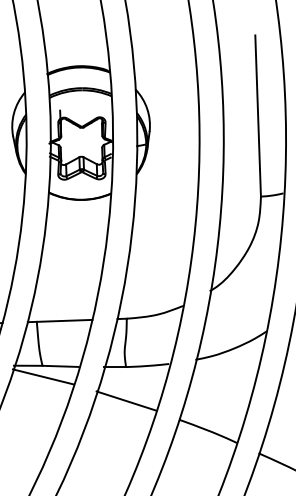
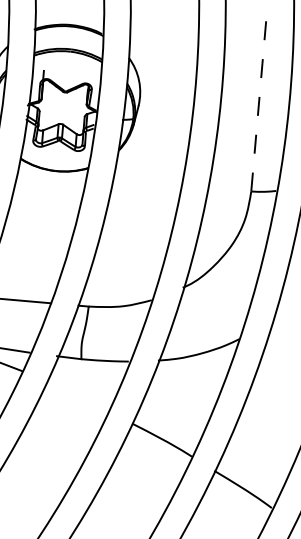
line: (258, 116) -> (259, 103), solid -> dashed
line: (126, 400) -> (77, 395), removed

